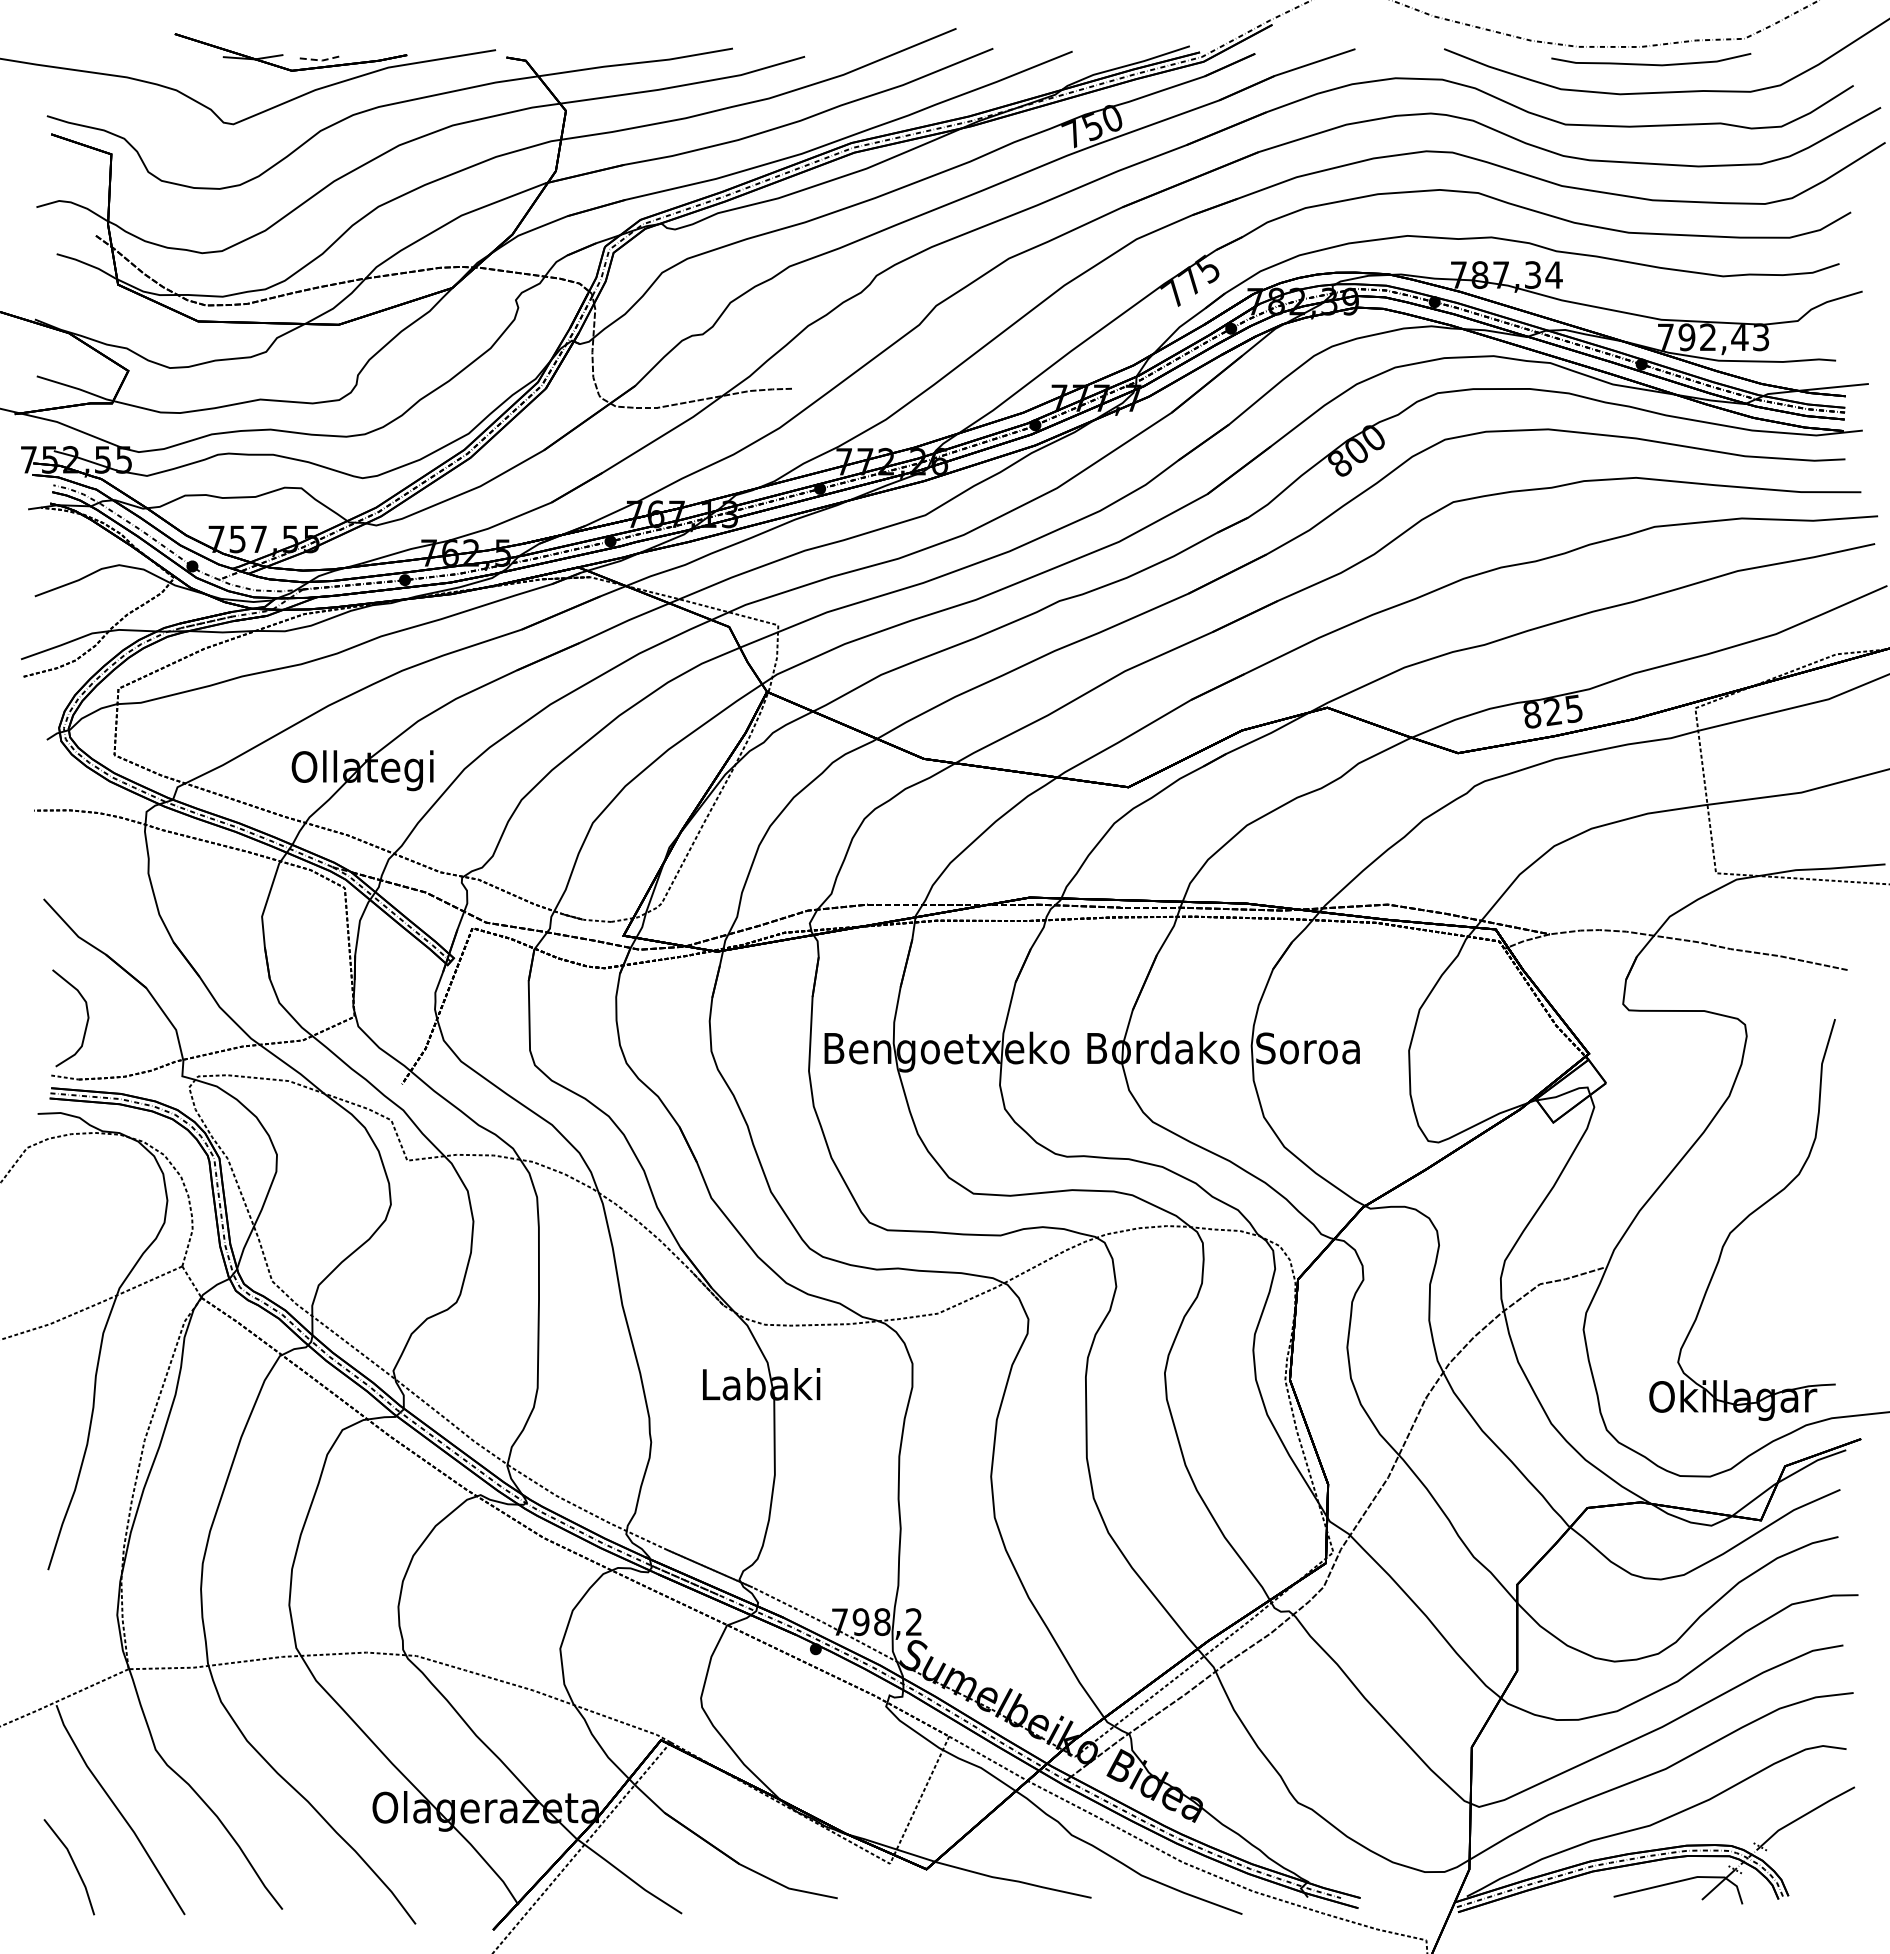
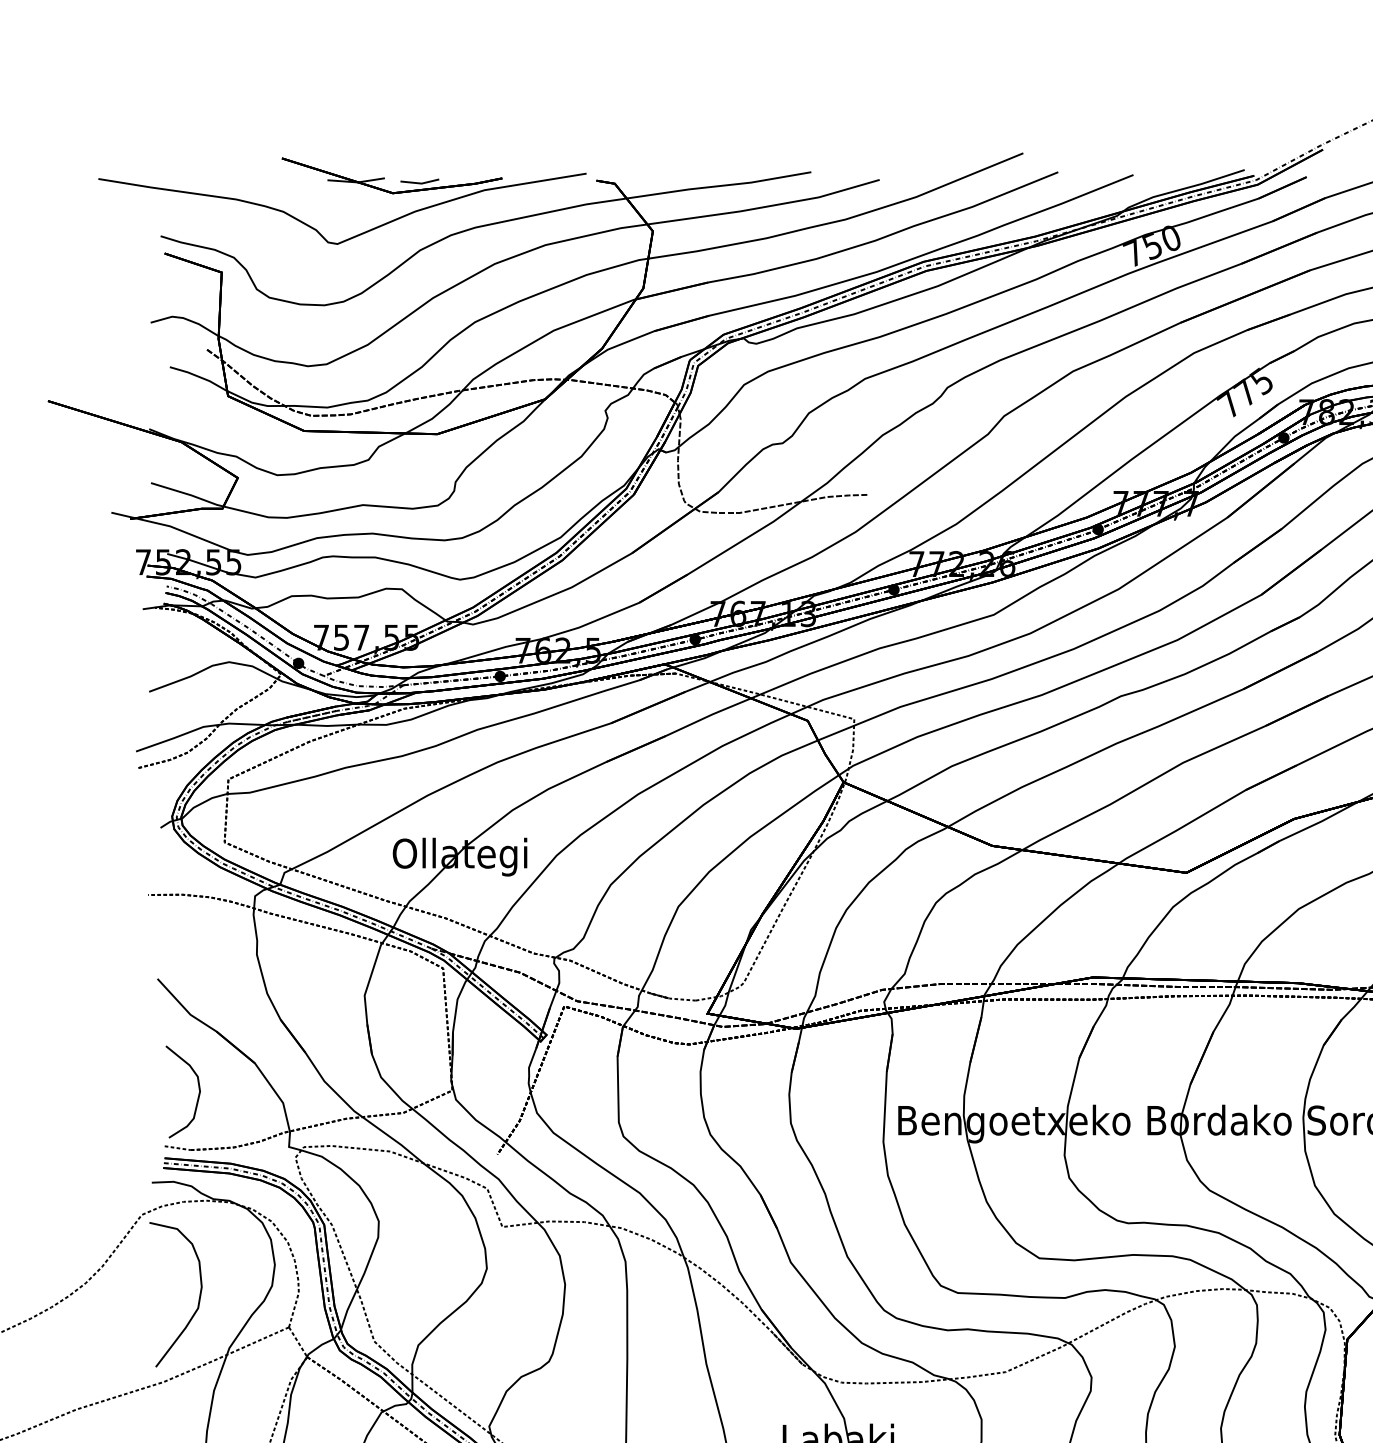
line: (321, 60) -> (421, 183), dashed -> solid
curve: (87, 1233) -> (199, 1296), added

